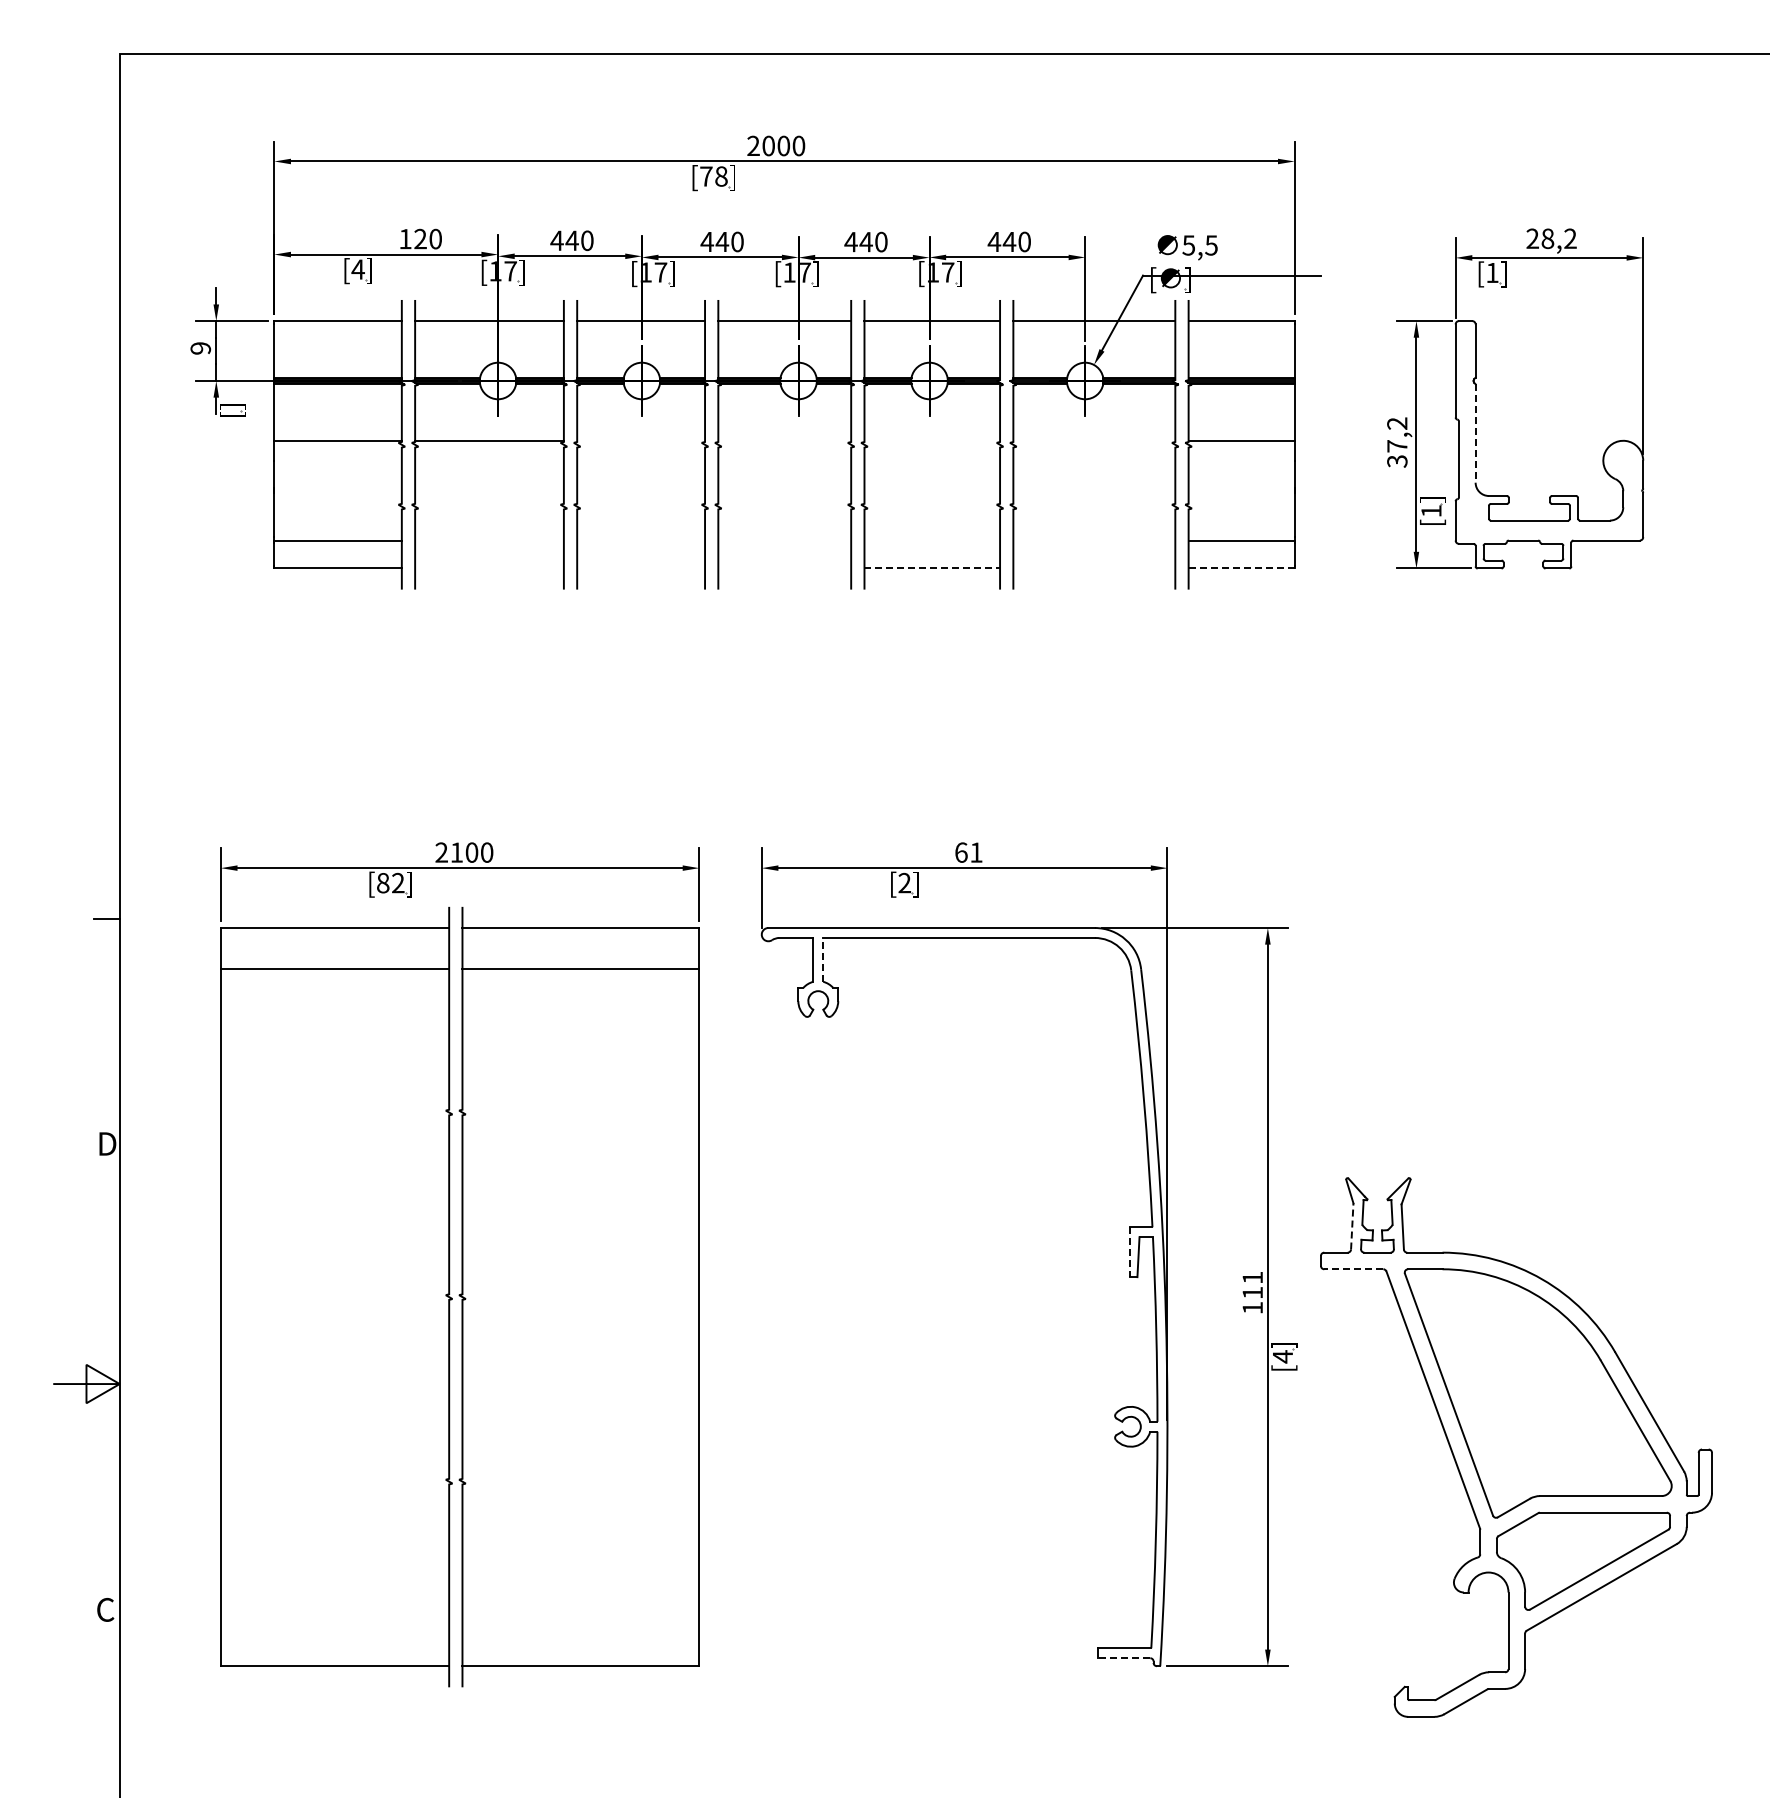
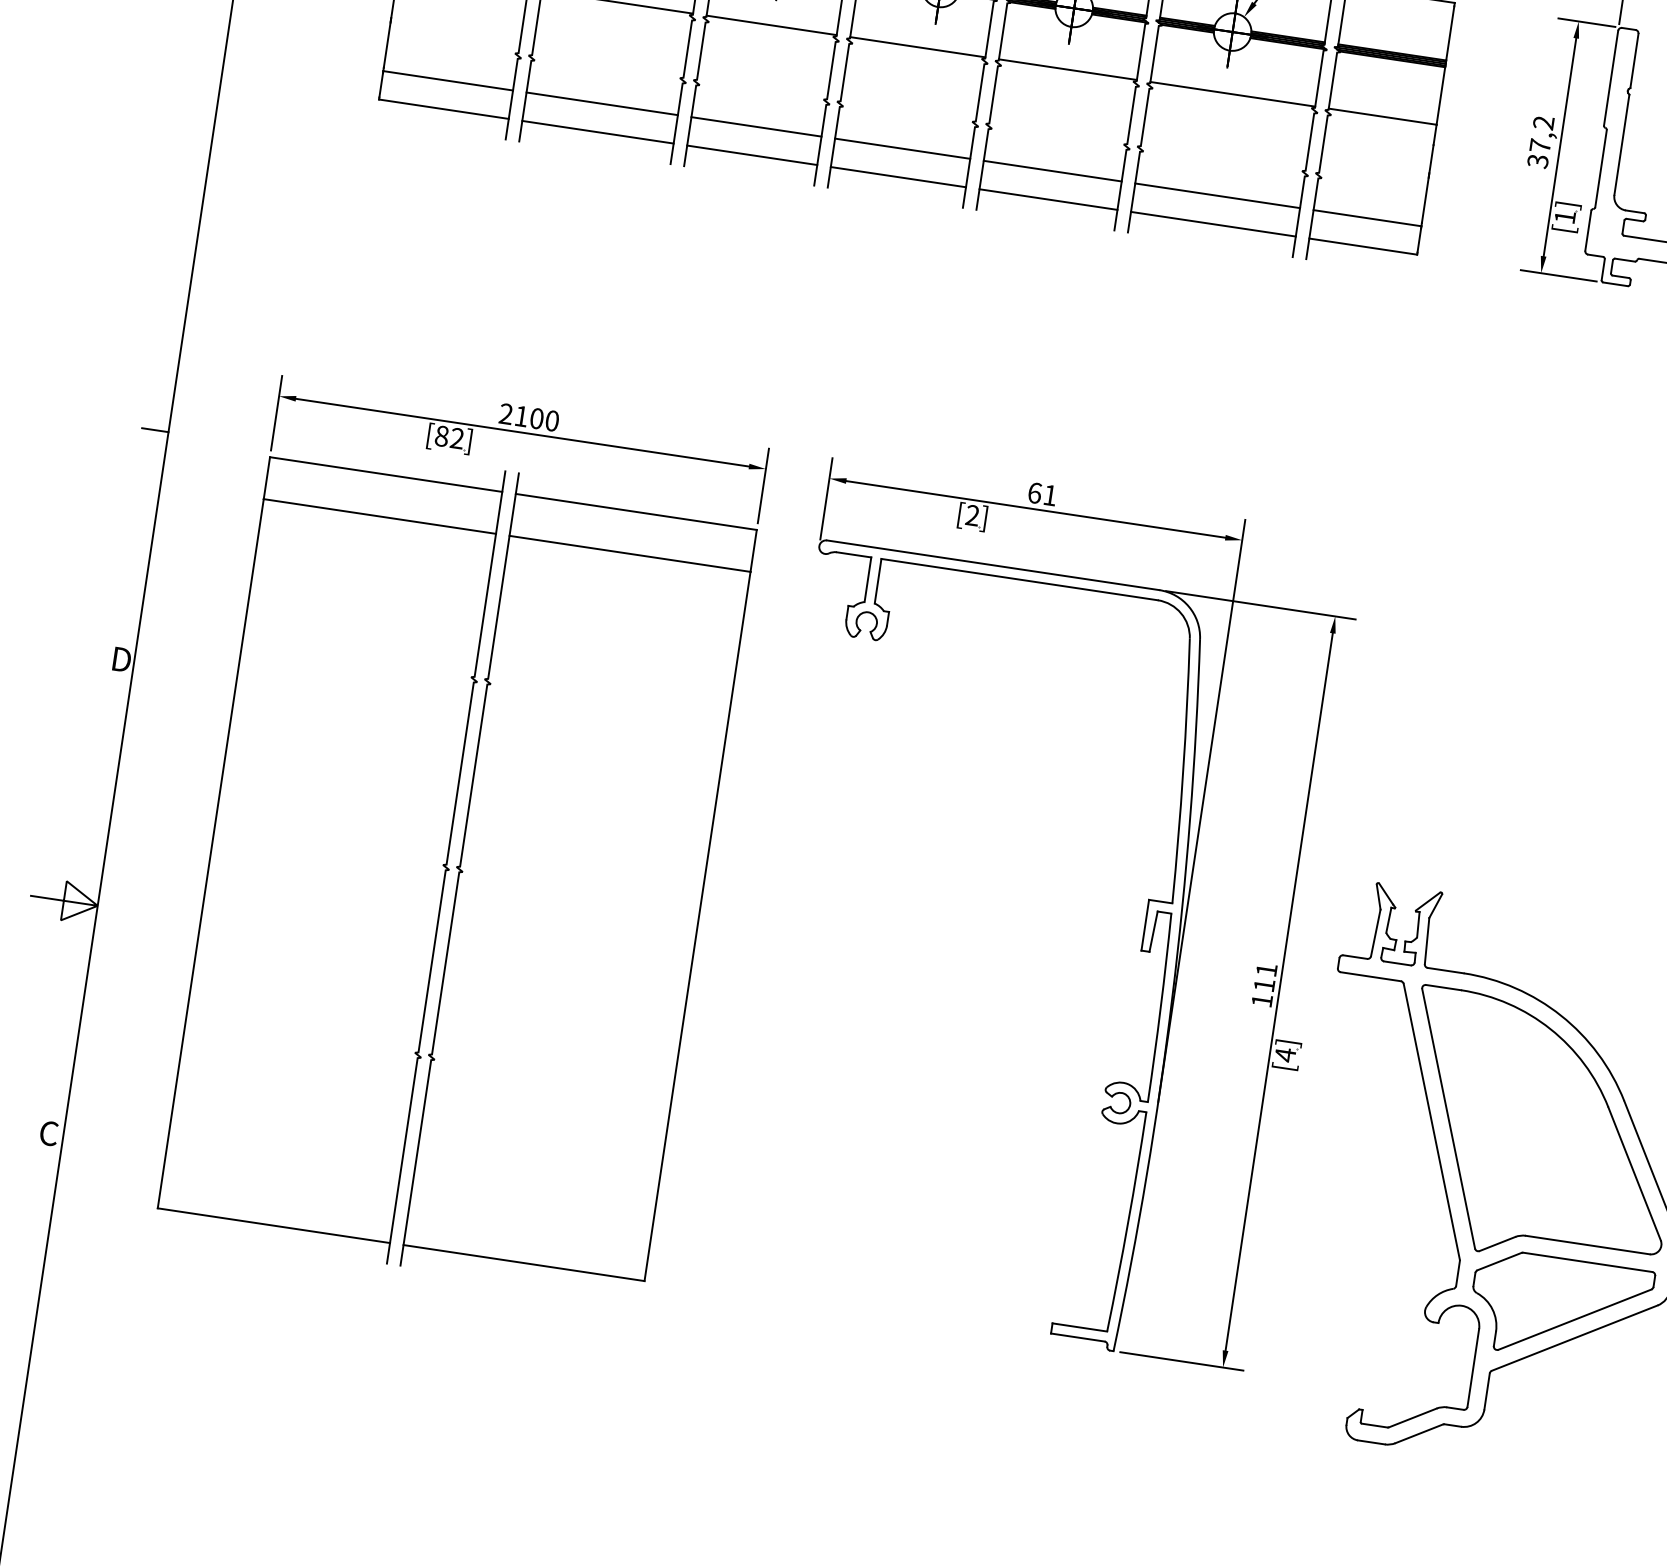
line: (1475, 433) -> (1621, 144), dashed -> solid
line: (641, 440) -> (772, 25), added
line: (784, 440) -> (917, 46), added
line: (932, 440) -> (1068, 69), added
line: (1094, 440) -> (1233, 94), added
line: (489, 540) -> (602, 103), added
line: (641, 540) -> (756, 126), added
line: (784, 540) -> (902, 148), added
line: (932, 540) -> (1052, 171), added
line: (1094, 540) -> (1217, 195), added
line: (489, 568) -> (597, 132), added
line: (641, 568) -> (752, 155), added
line: (784, 568) -> (898, 177), added
line: (932, 568) -> (1048, 199), dashed -> solid
line: (1094, 568) -> (1213, 224), added
line: (1241, 568) -> (1363, 246), dashed -> solid
line: (823, 959) -> (878, 580), dashed -> solid
line: (1352, 1225) -> (1376, 931), dashed -> solid
line: (1129, 1252) -> (1145, 925), dashed -> solid
line: (1353, 1269) -> (1370, 976), dashed -> solid
line: (1123, 1658) -> (1077, 1337), dashed -> solid

